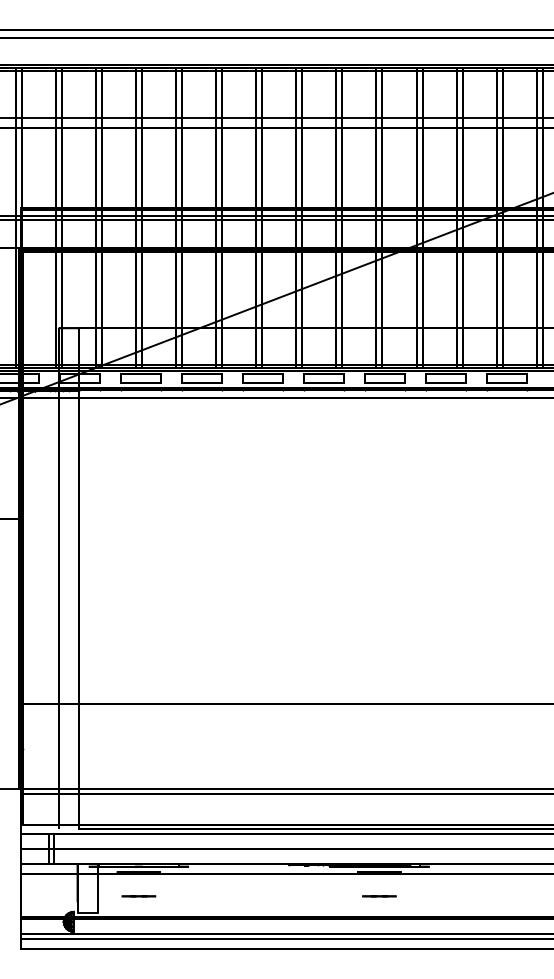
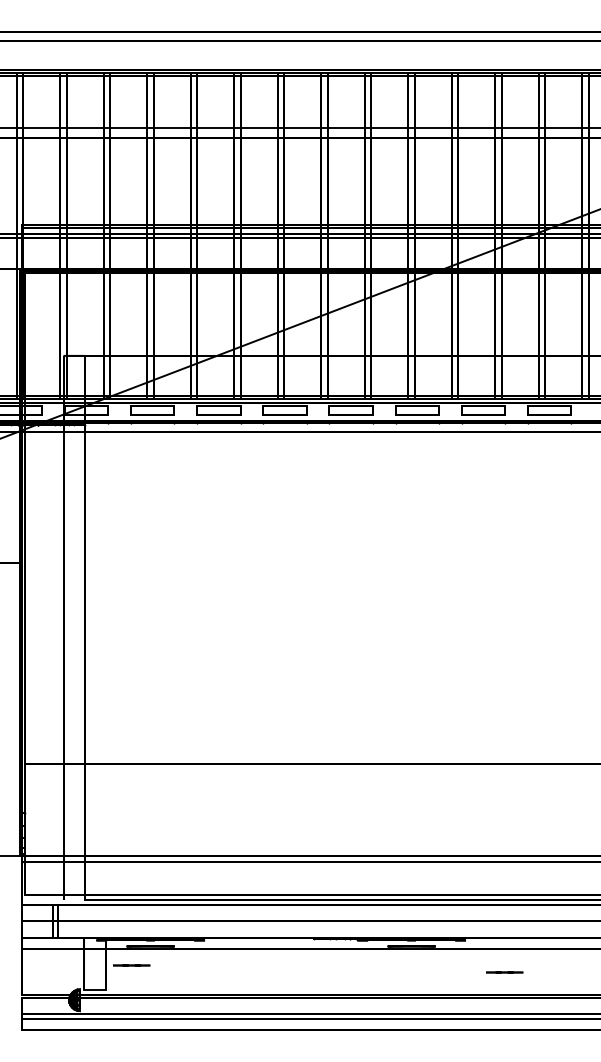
line: (138, 896) -> (131, 965), moved
line: (379, 896) -> (504, 972), moved

